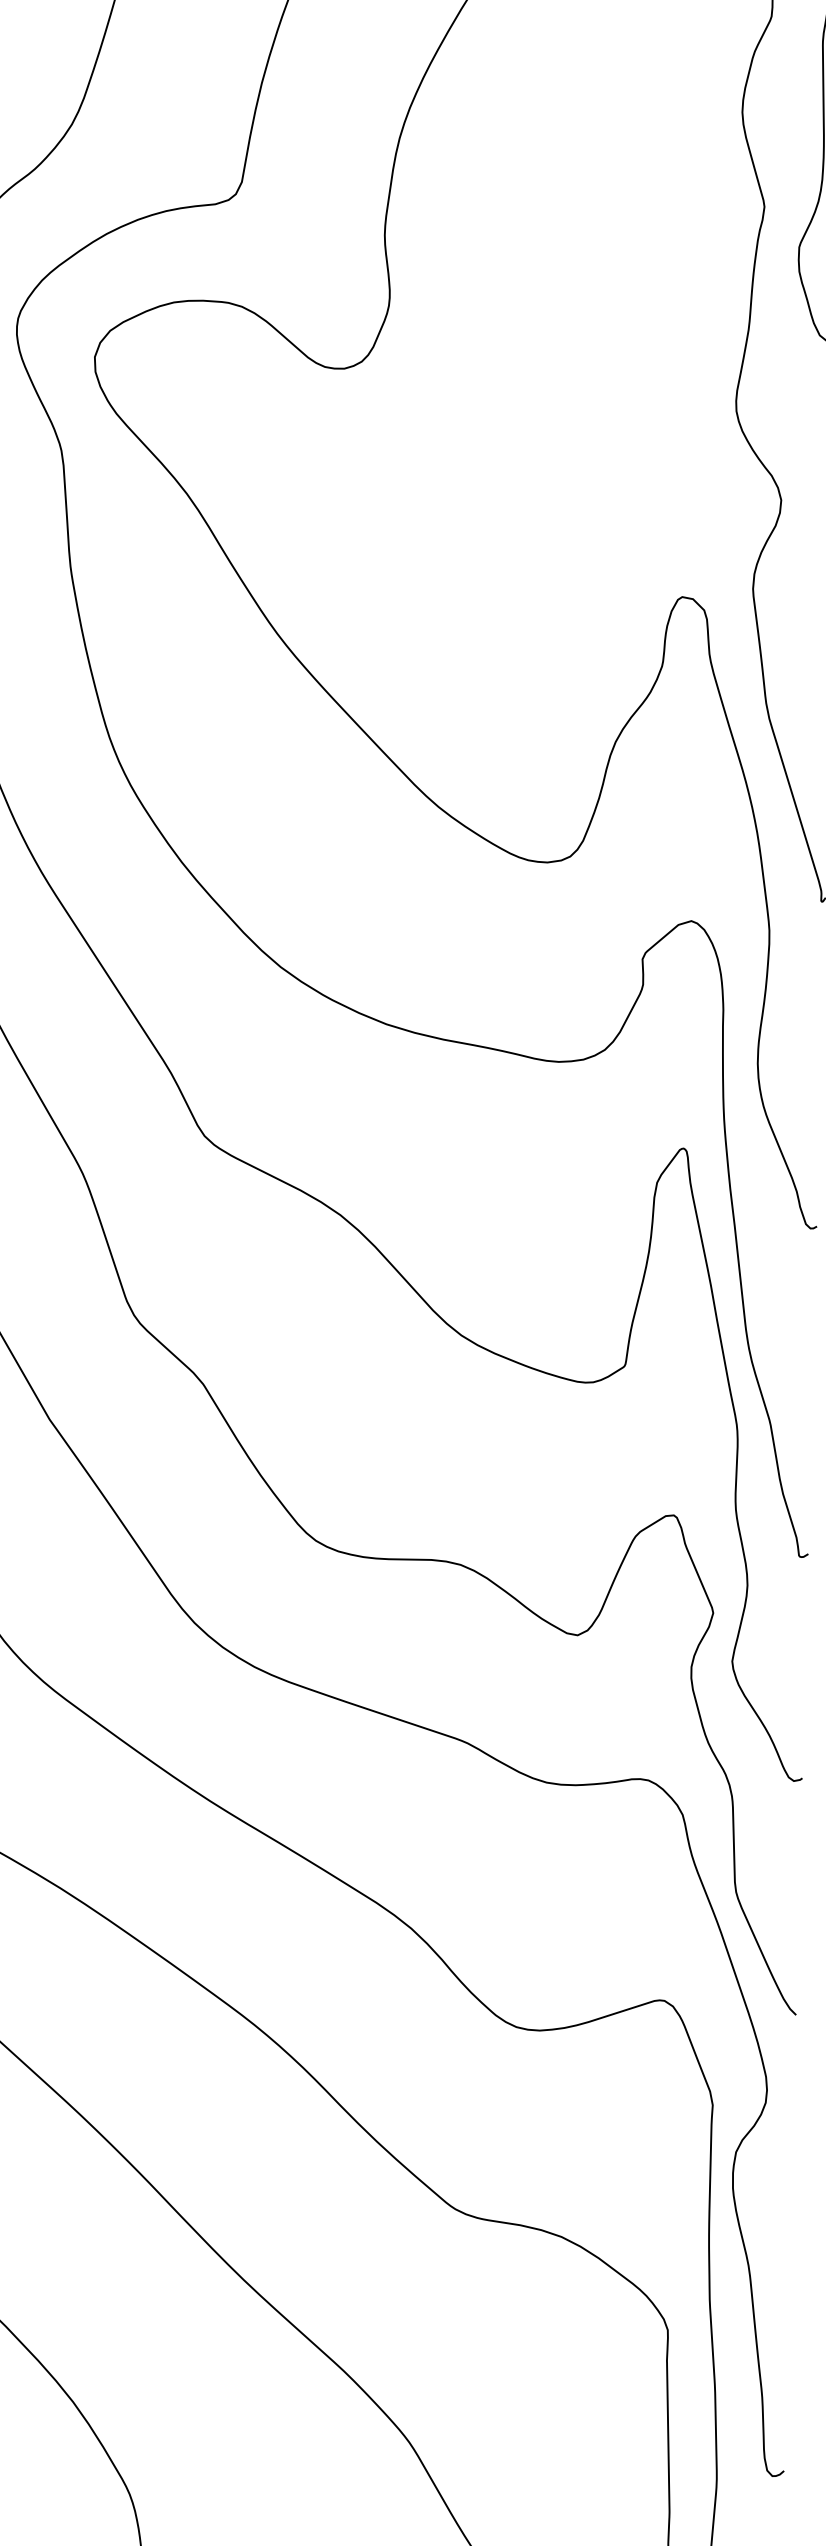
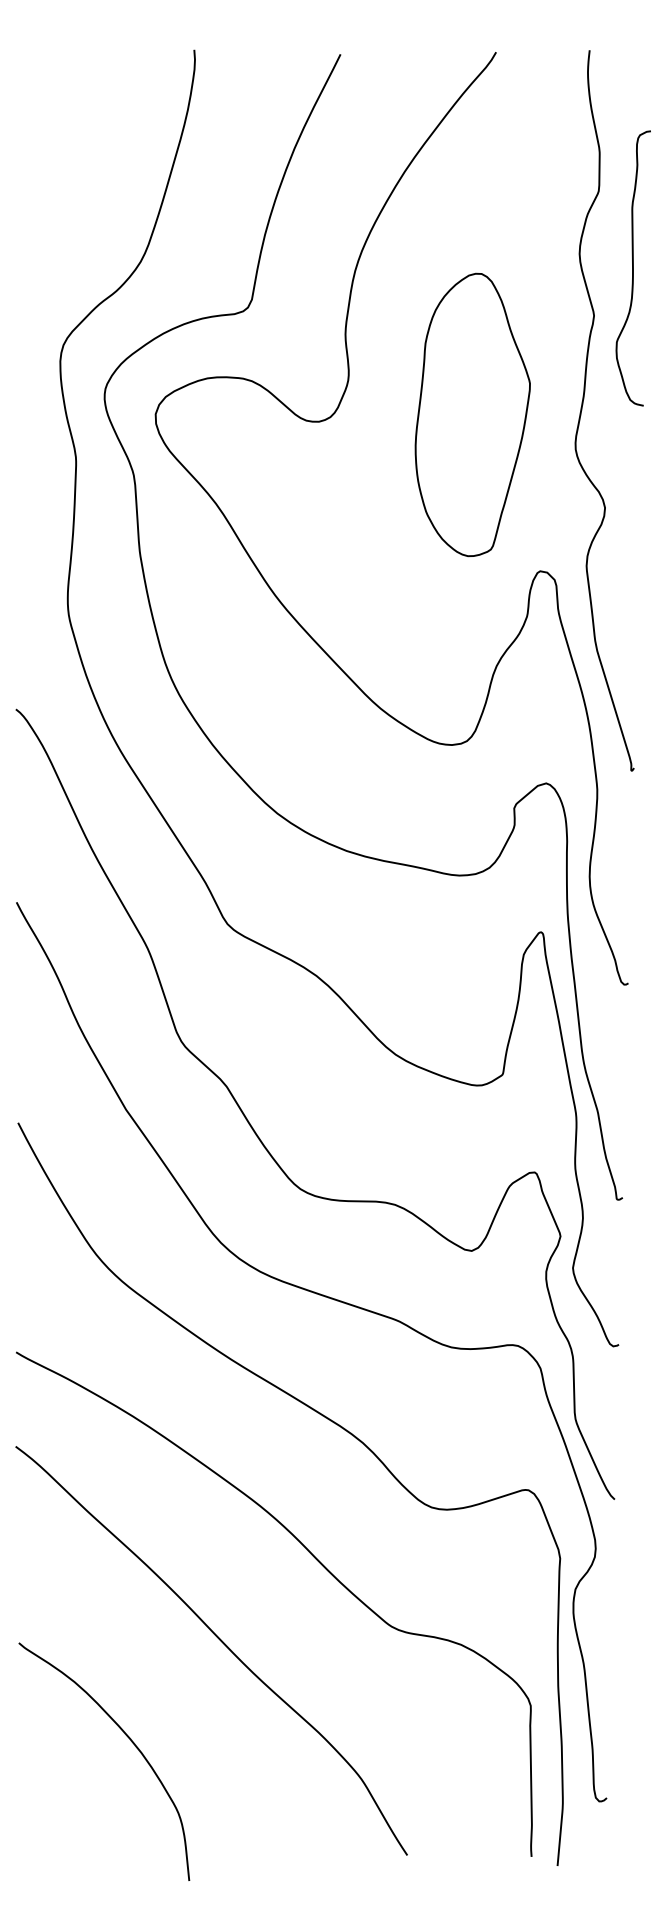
part: (578, 357) -> (472, 414), added

